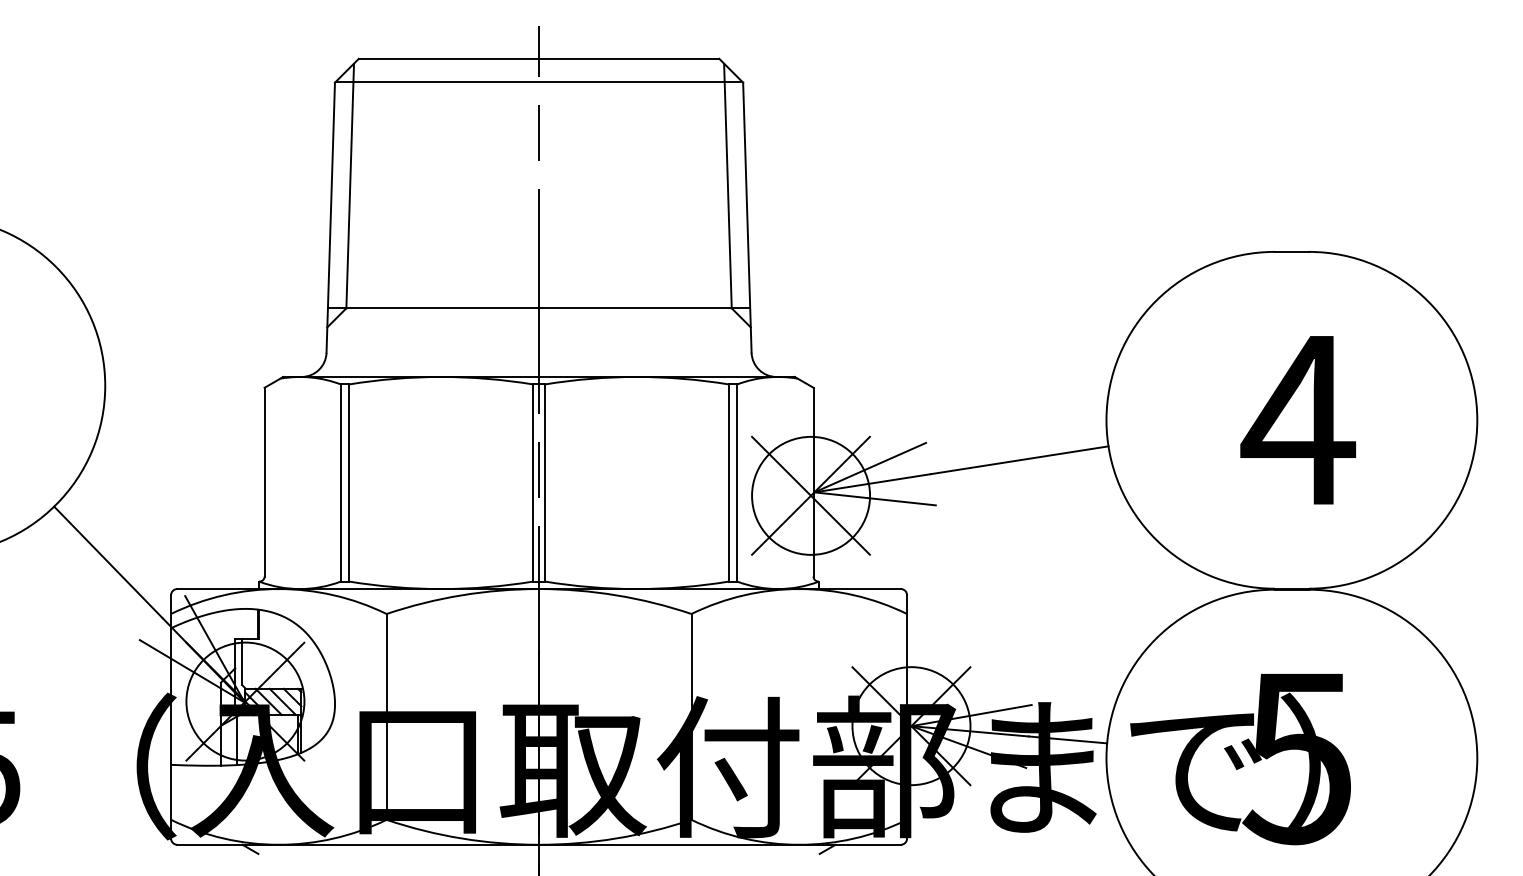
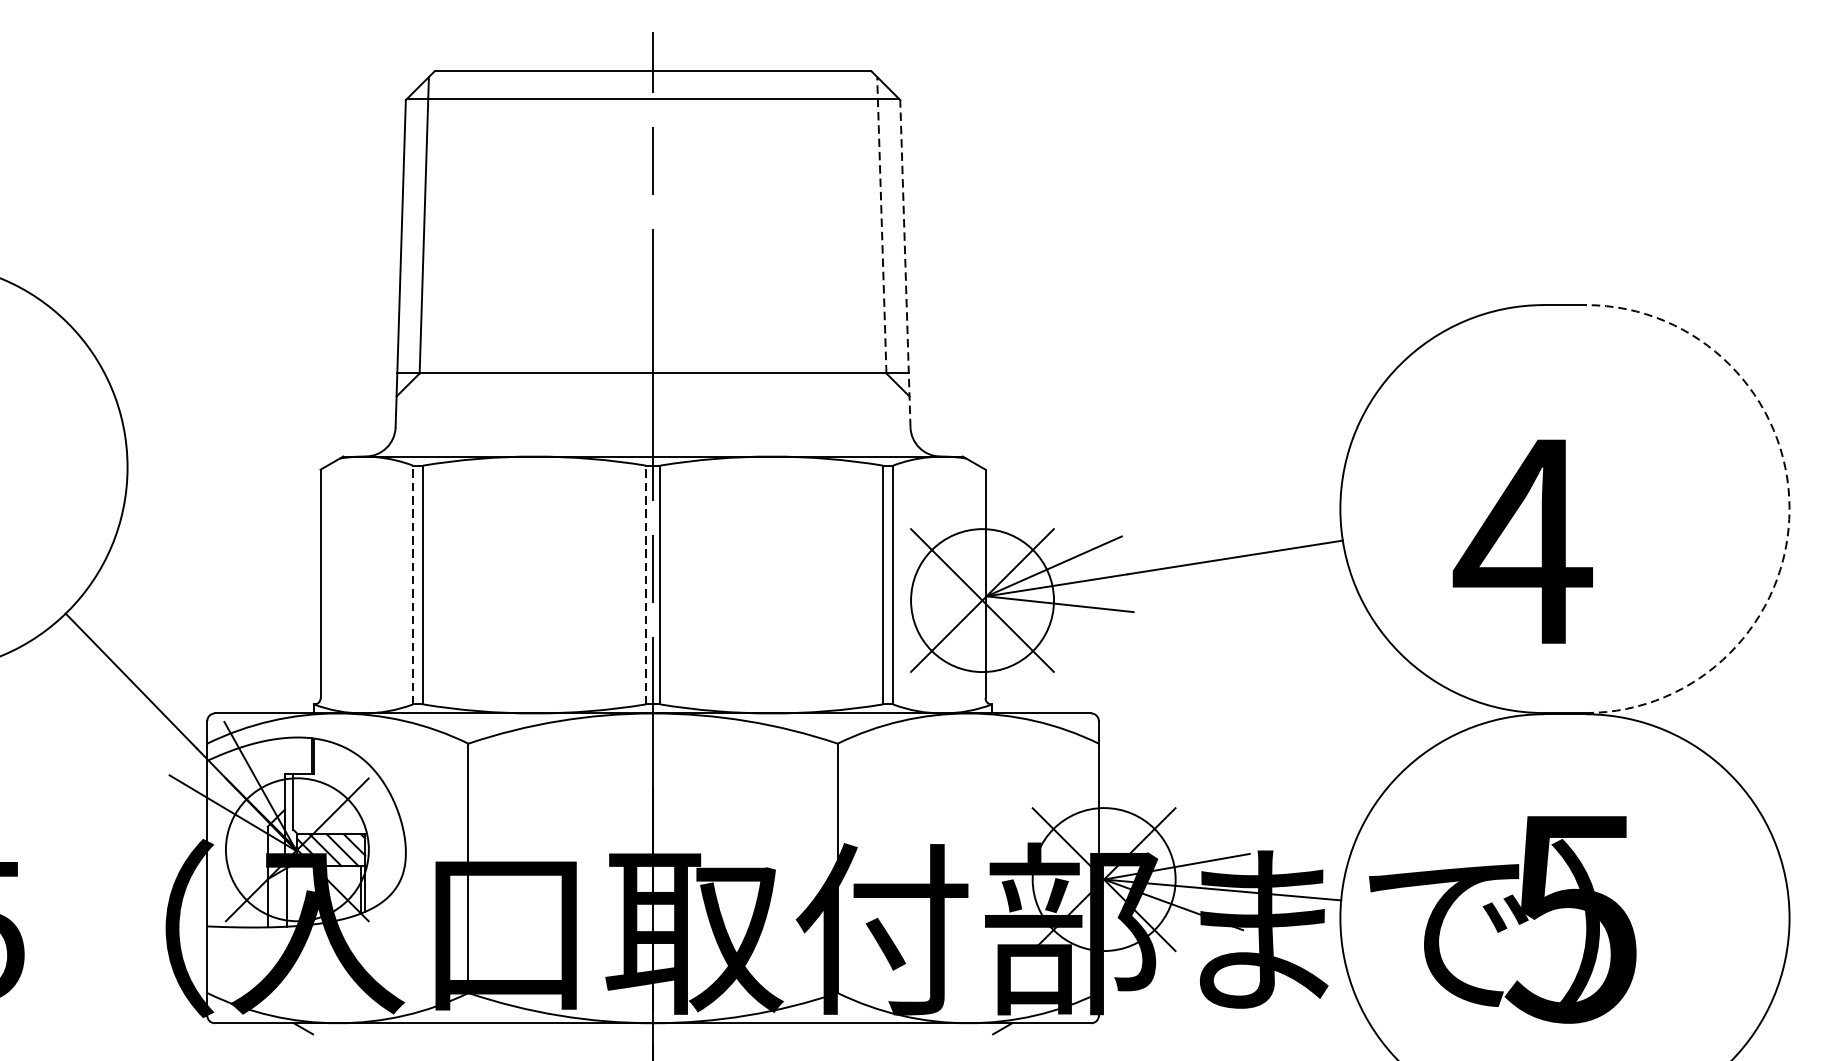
line: (727, 185) -> (881, 224), solid -> dashed
line: (747, 217) -> (905, 263), solid -> dashed
text: (1297, 420) -> (1522, 542), moved
arc: (1477, 420) -> (1789, 509), solid -> dashed
line: (340, 483) -> (412, 585), solid -> dashed
line: (533, 483) -> (646, 585), solid -> dashed

